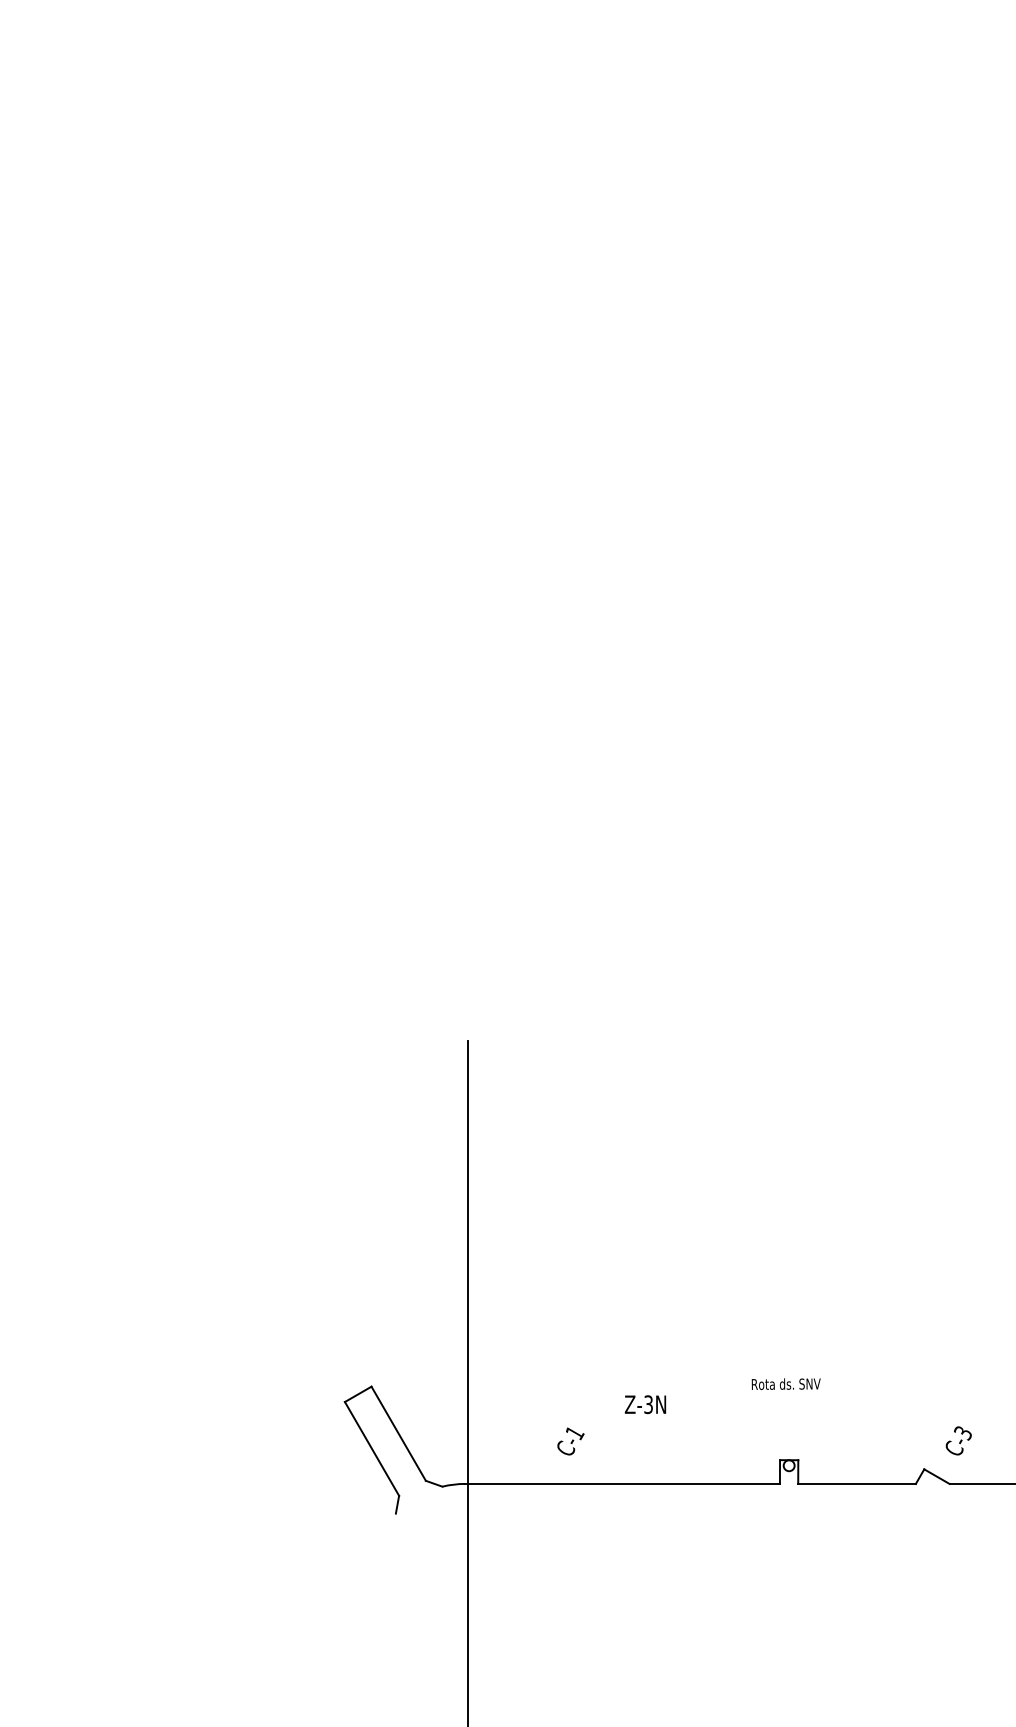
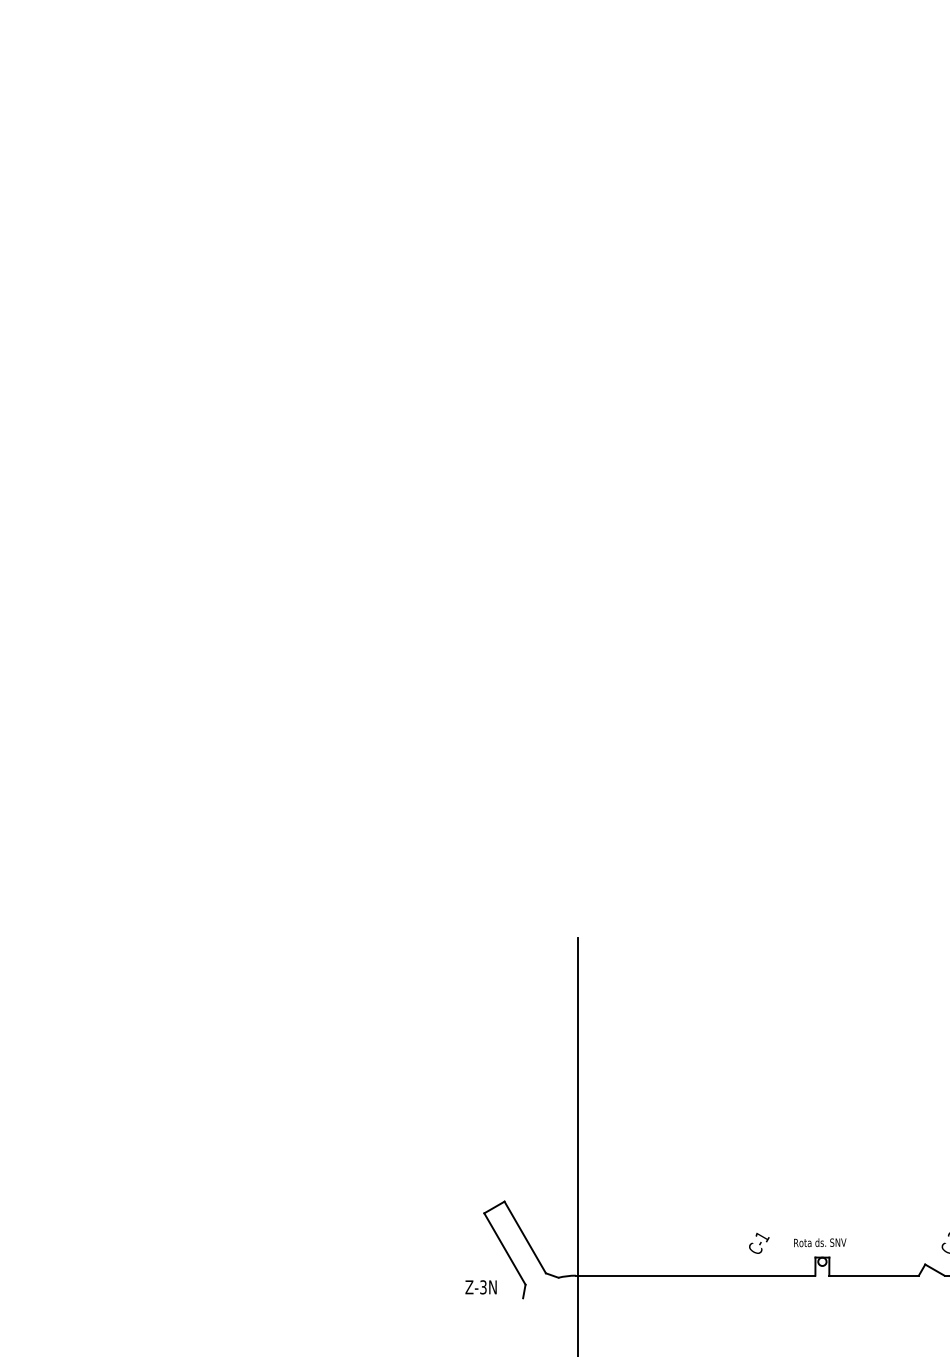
text: (786, 1383) -> (820, 1242), moved
text: (644, 1404) -> (480, 1287), moved
text: (571, 1440) -> (759, 1242), moved

